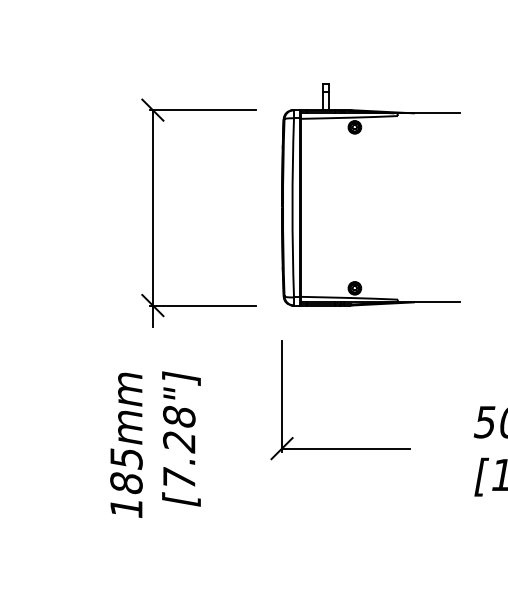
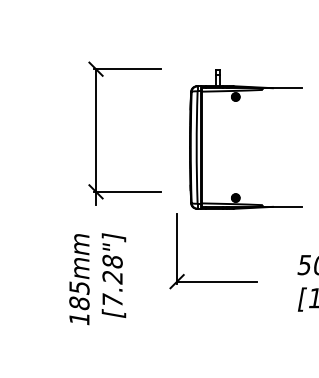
part: (359, 134) -> (238, 101), moved

